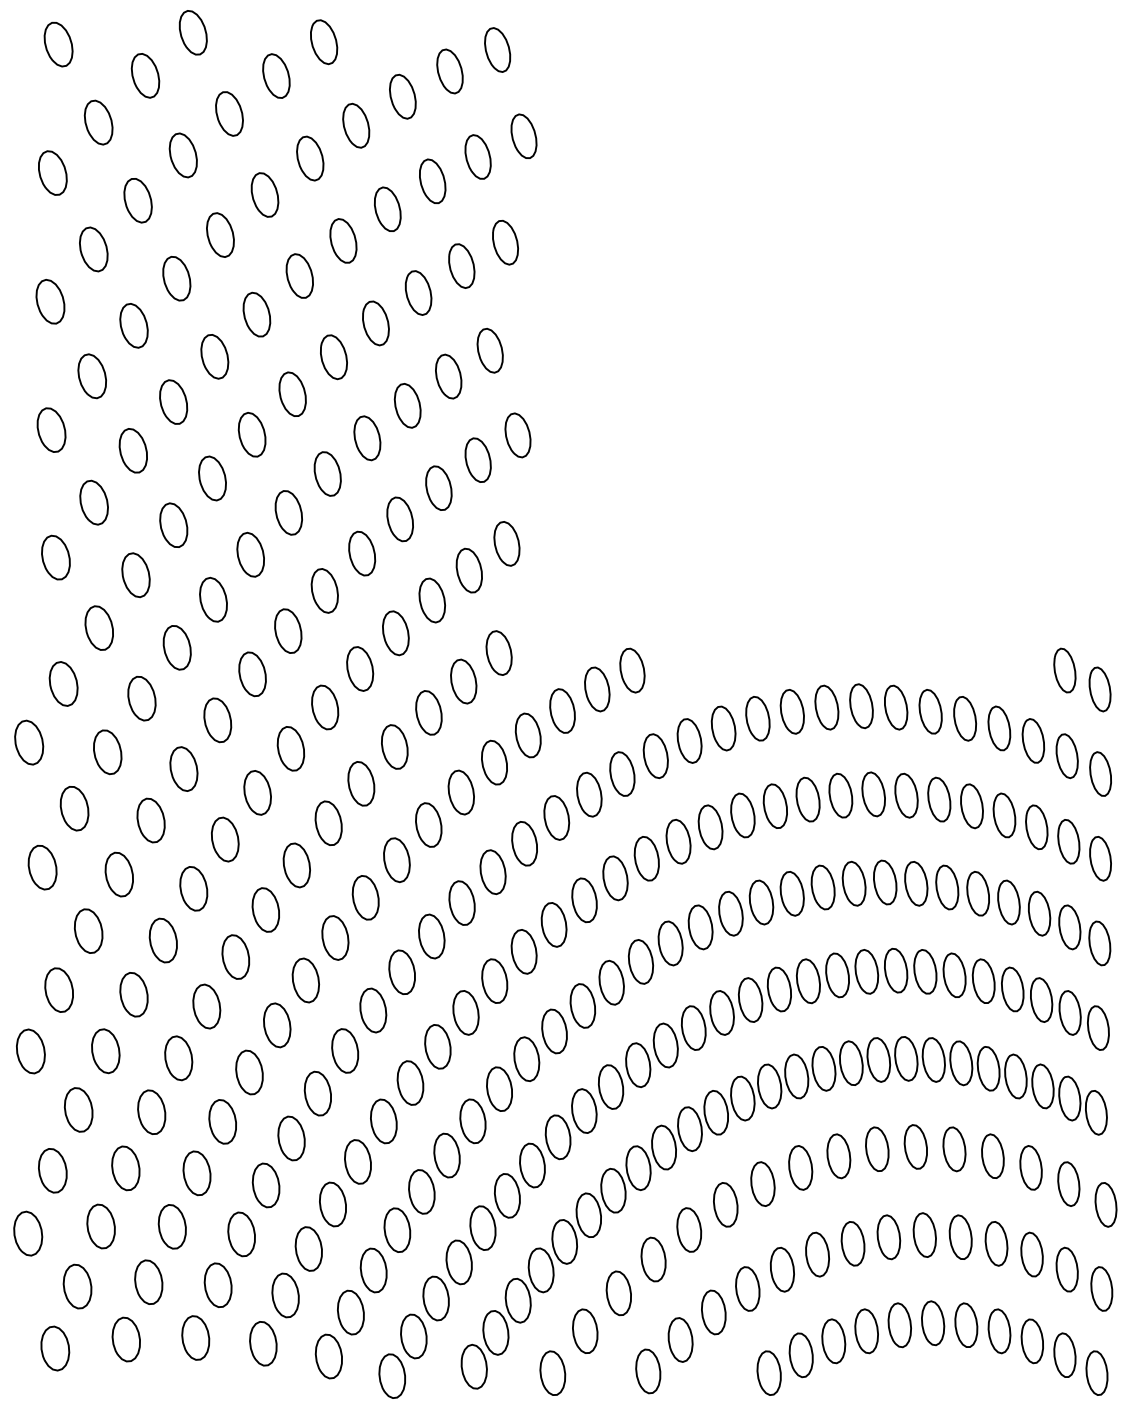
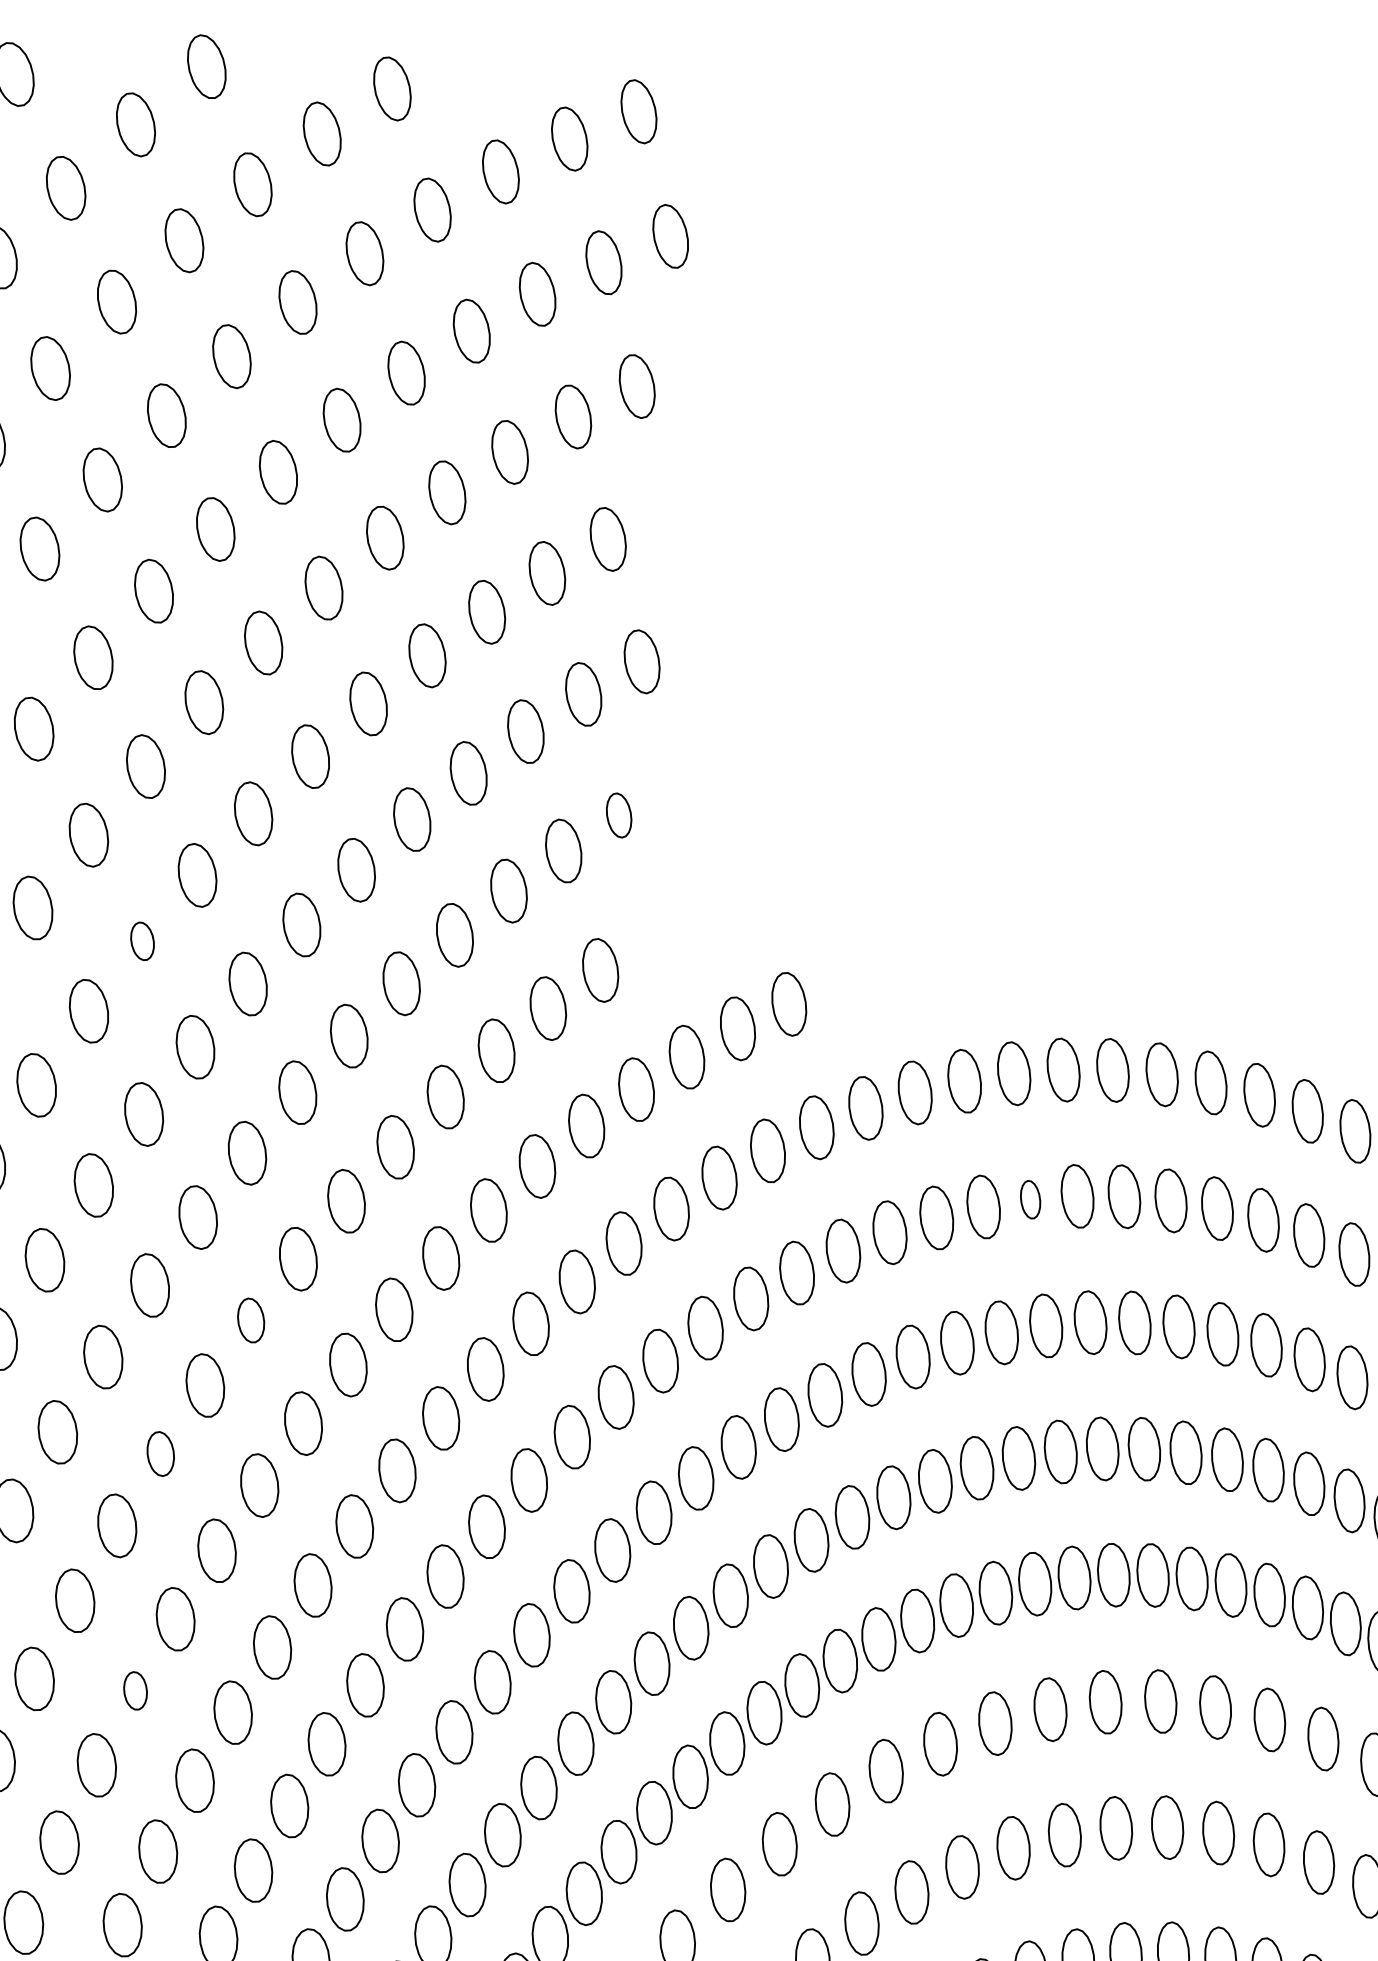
part: (506, 543) -> (618, 814), size x0.7
part: (176, 647) -> (141, 940), size x0.6
part: (807, 799) -> (1029, 1199), size x0.6
part: (265, 909) -> (250, 1319), size x0.7
part: (206, 1006) -> (160, 1453), size x0.7
part: (196, 1173) -> (134, 1691), size x0.6

